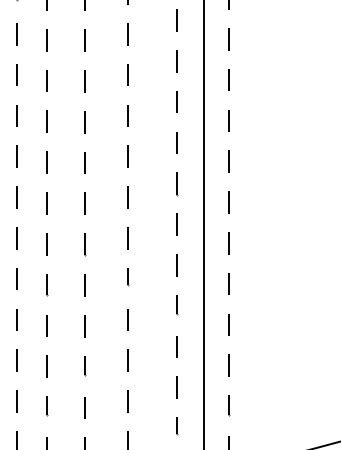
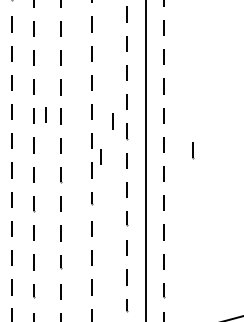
line: (63, 160) -> (45, 114), added
line: (157, 169) -> (112, 121), added
line: (270, 210) -> (193, 150), added
line: (140, 218) -> (100, 156), added

